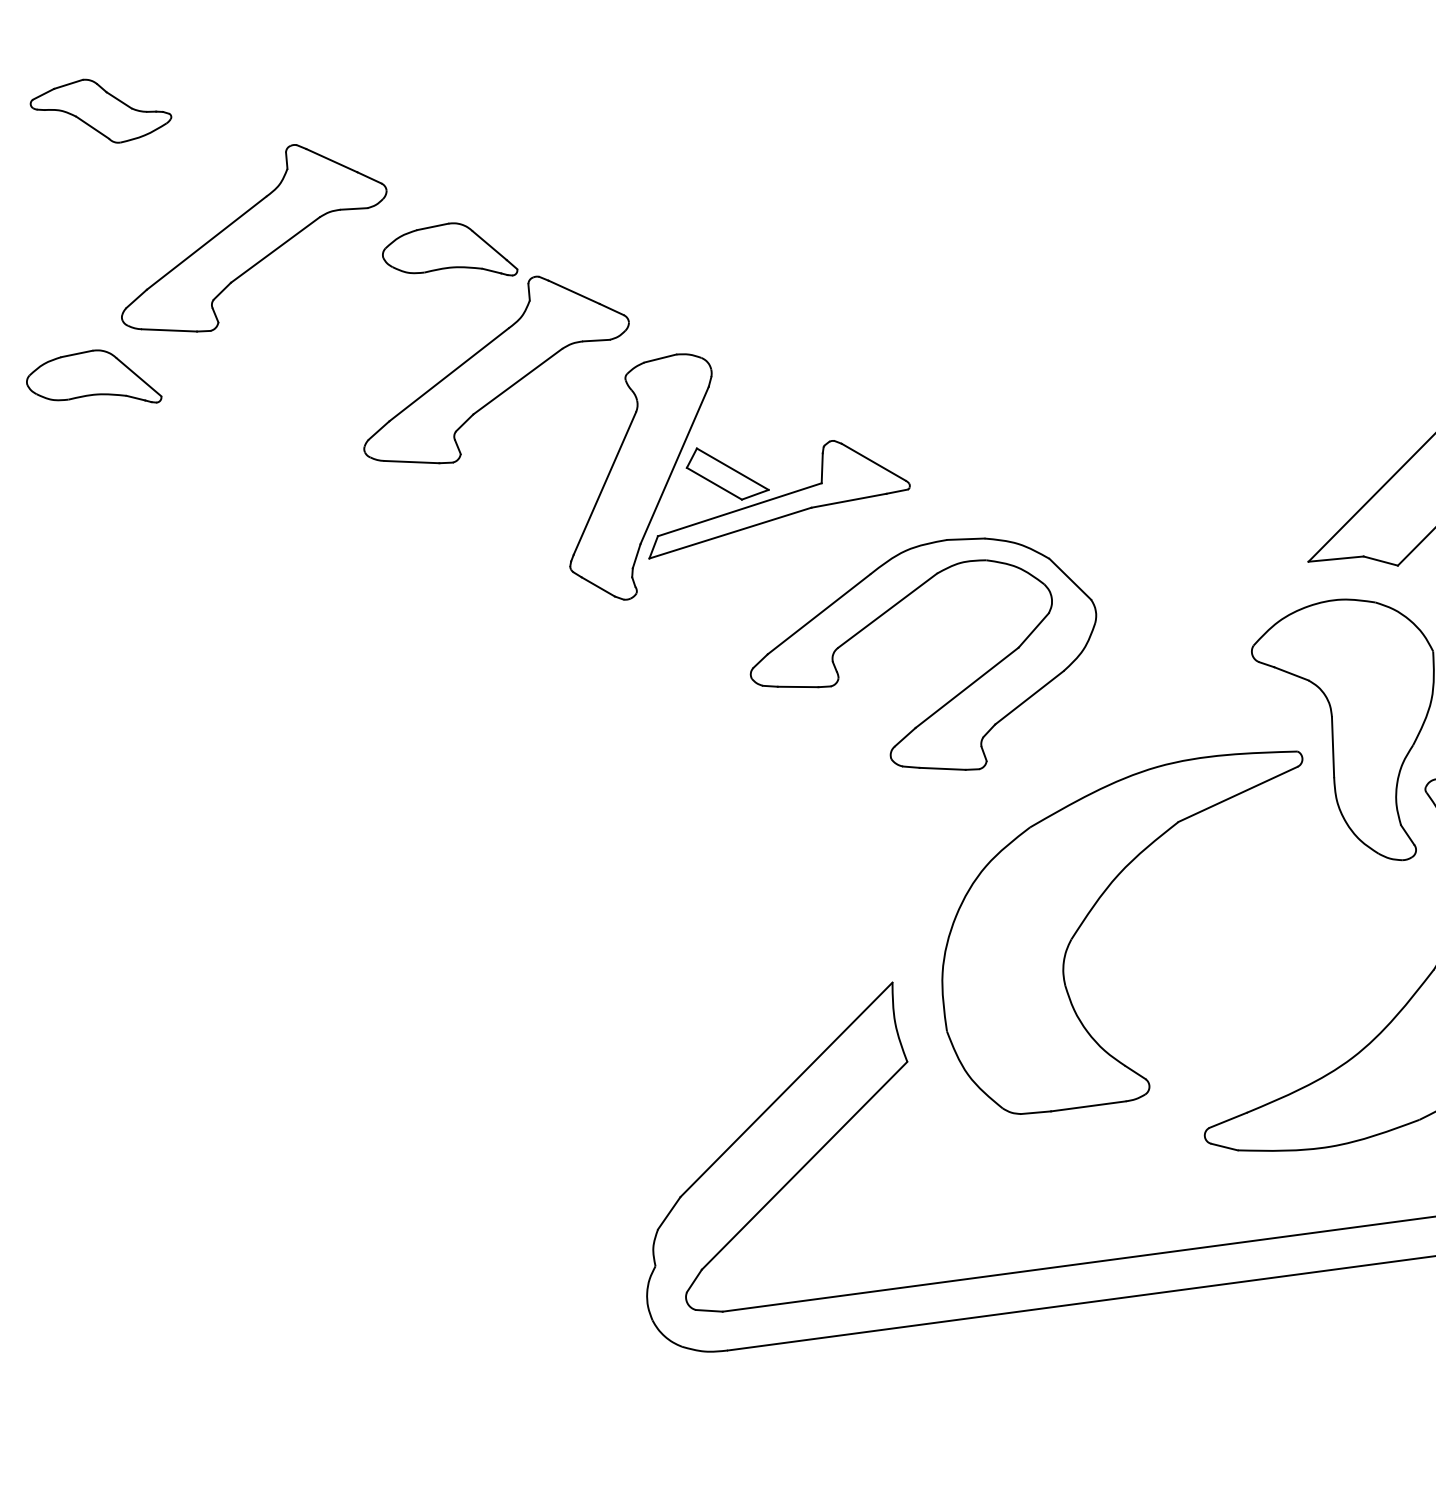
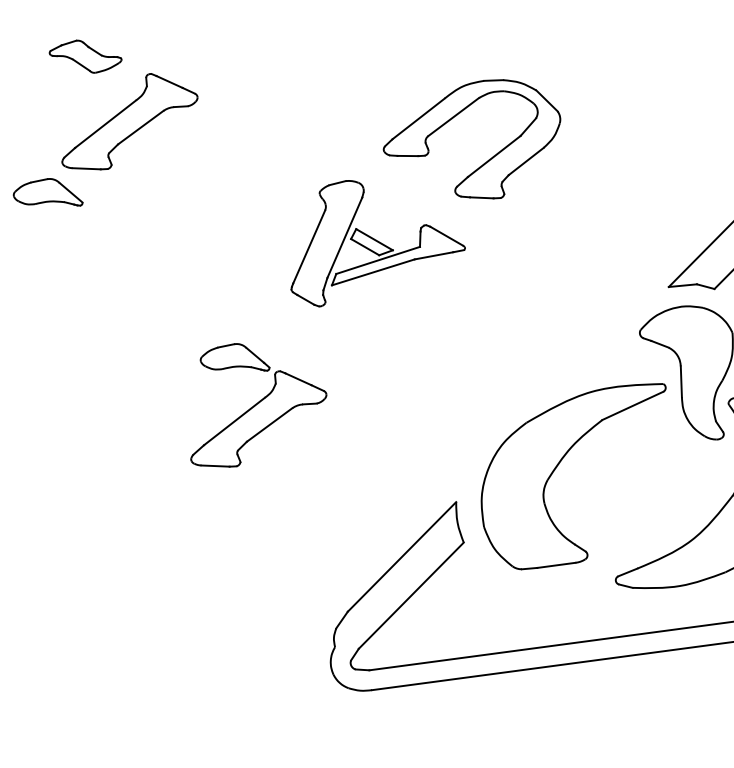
part: (100, 110) -> (85, 56), moved
part: (495, 343) -> (258, 405), moved
part: (955, 693) -> (488, 159), moved

